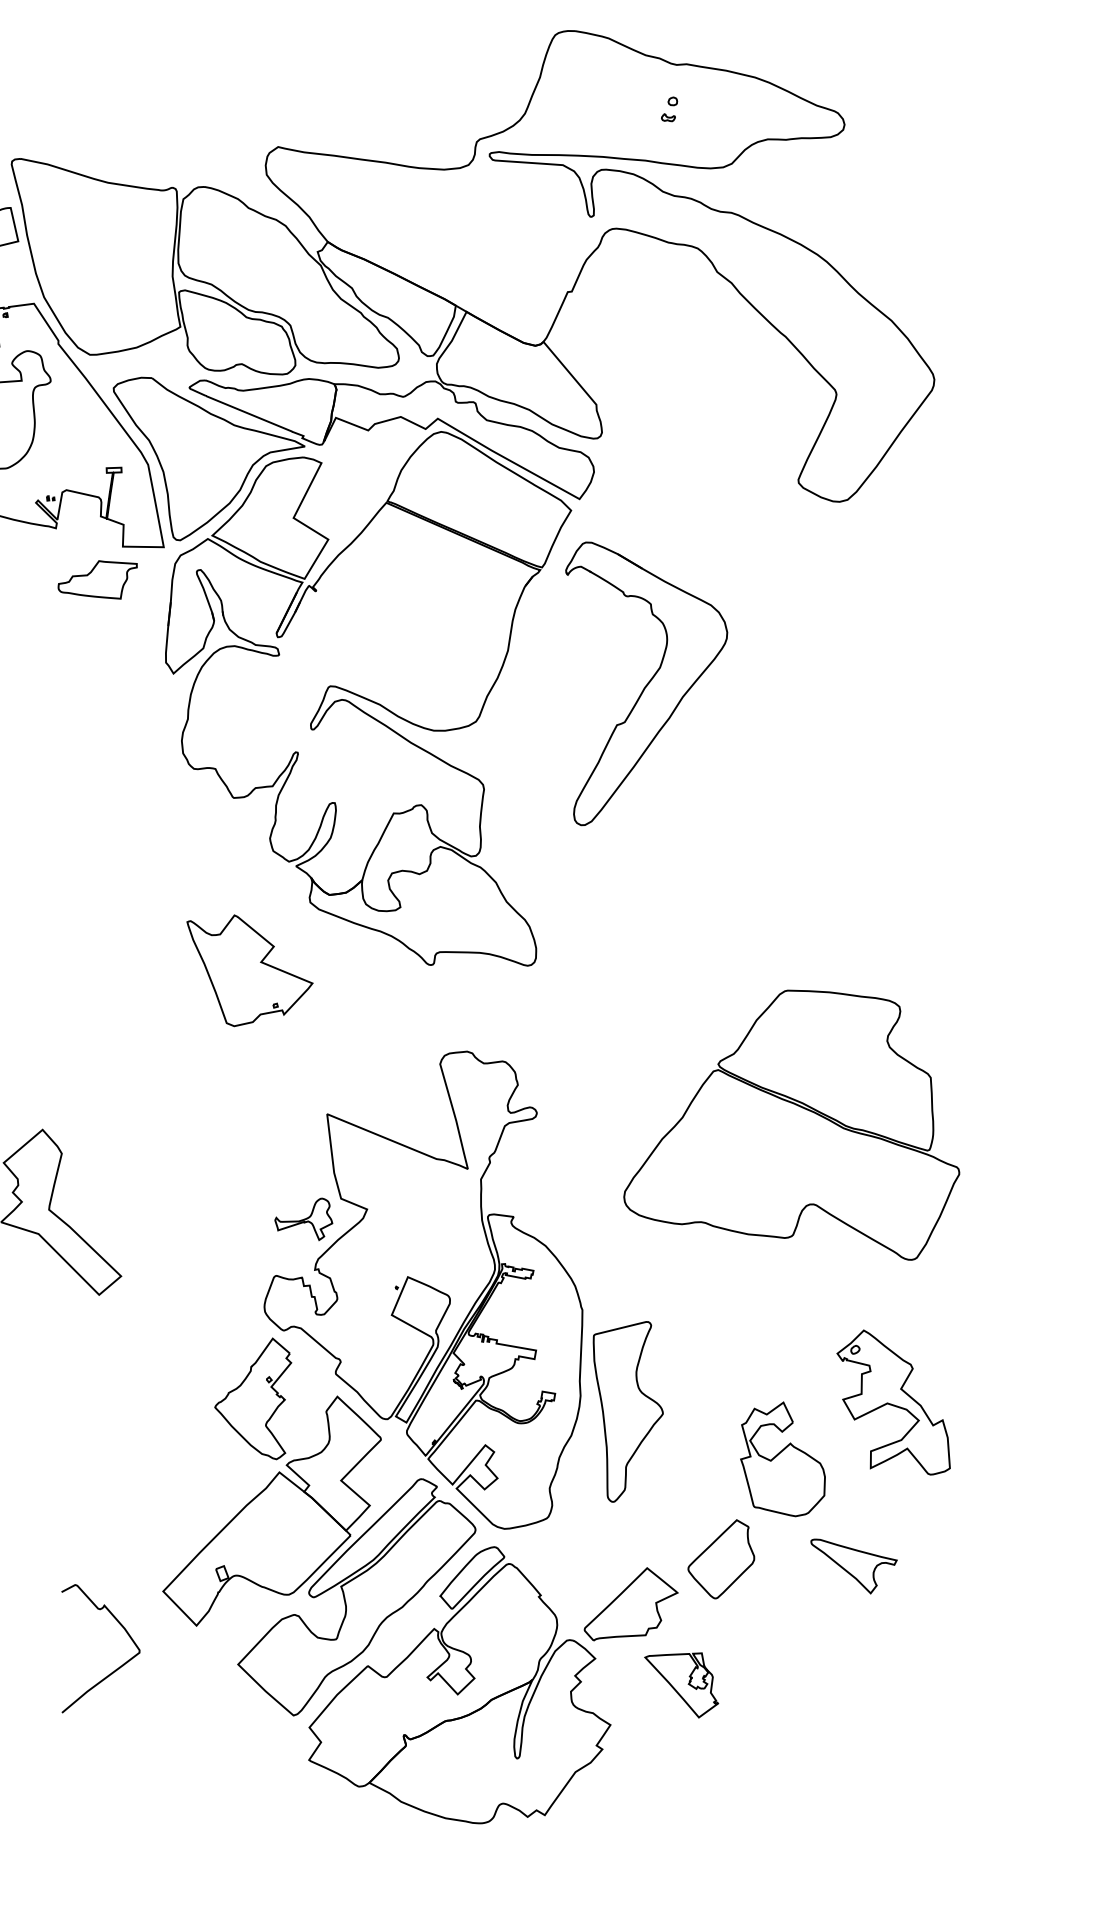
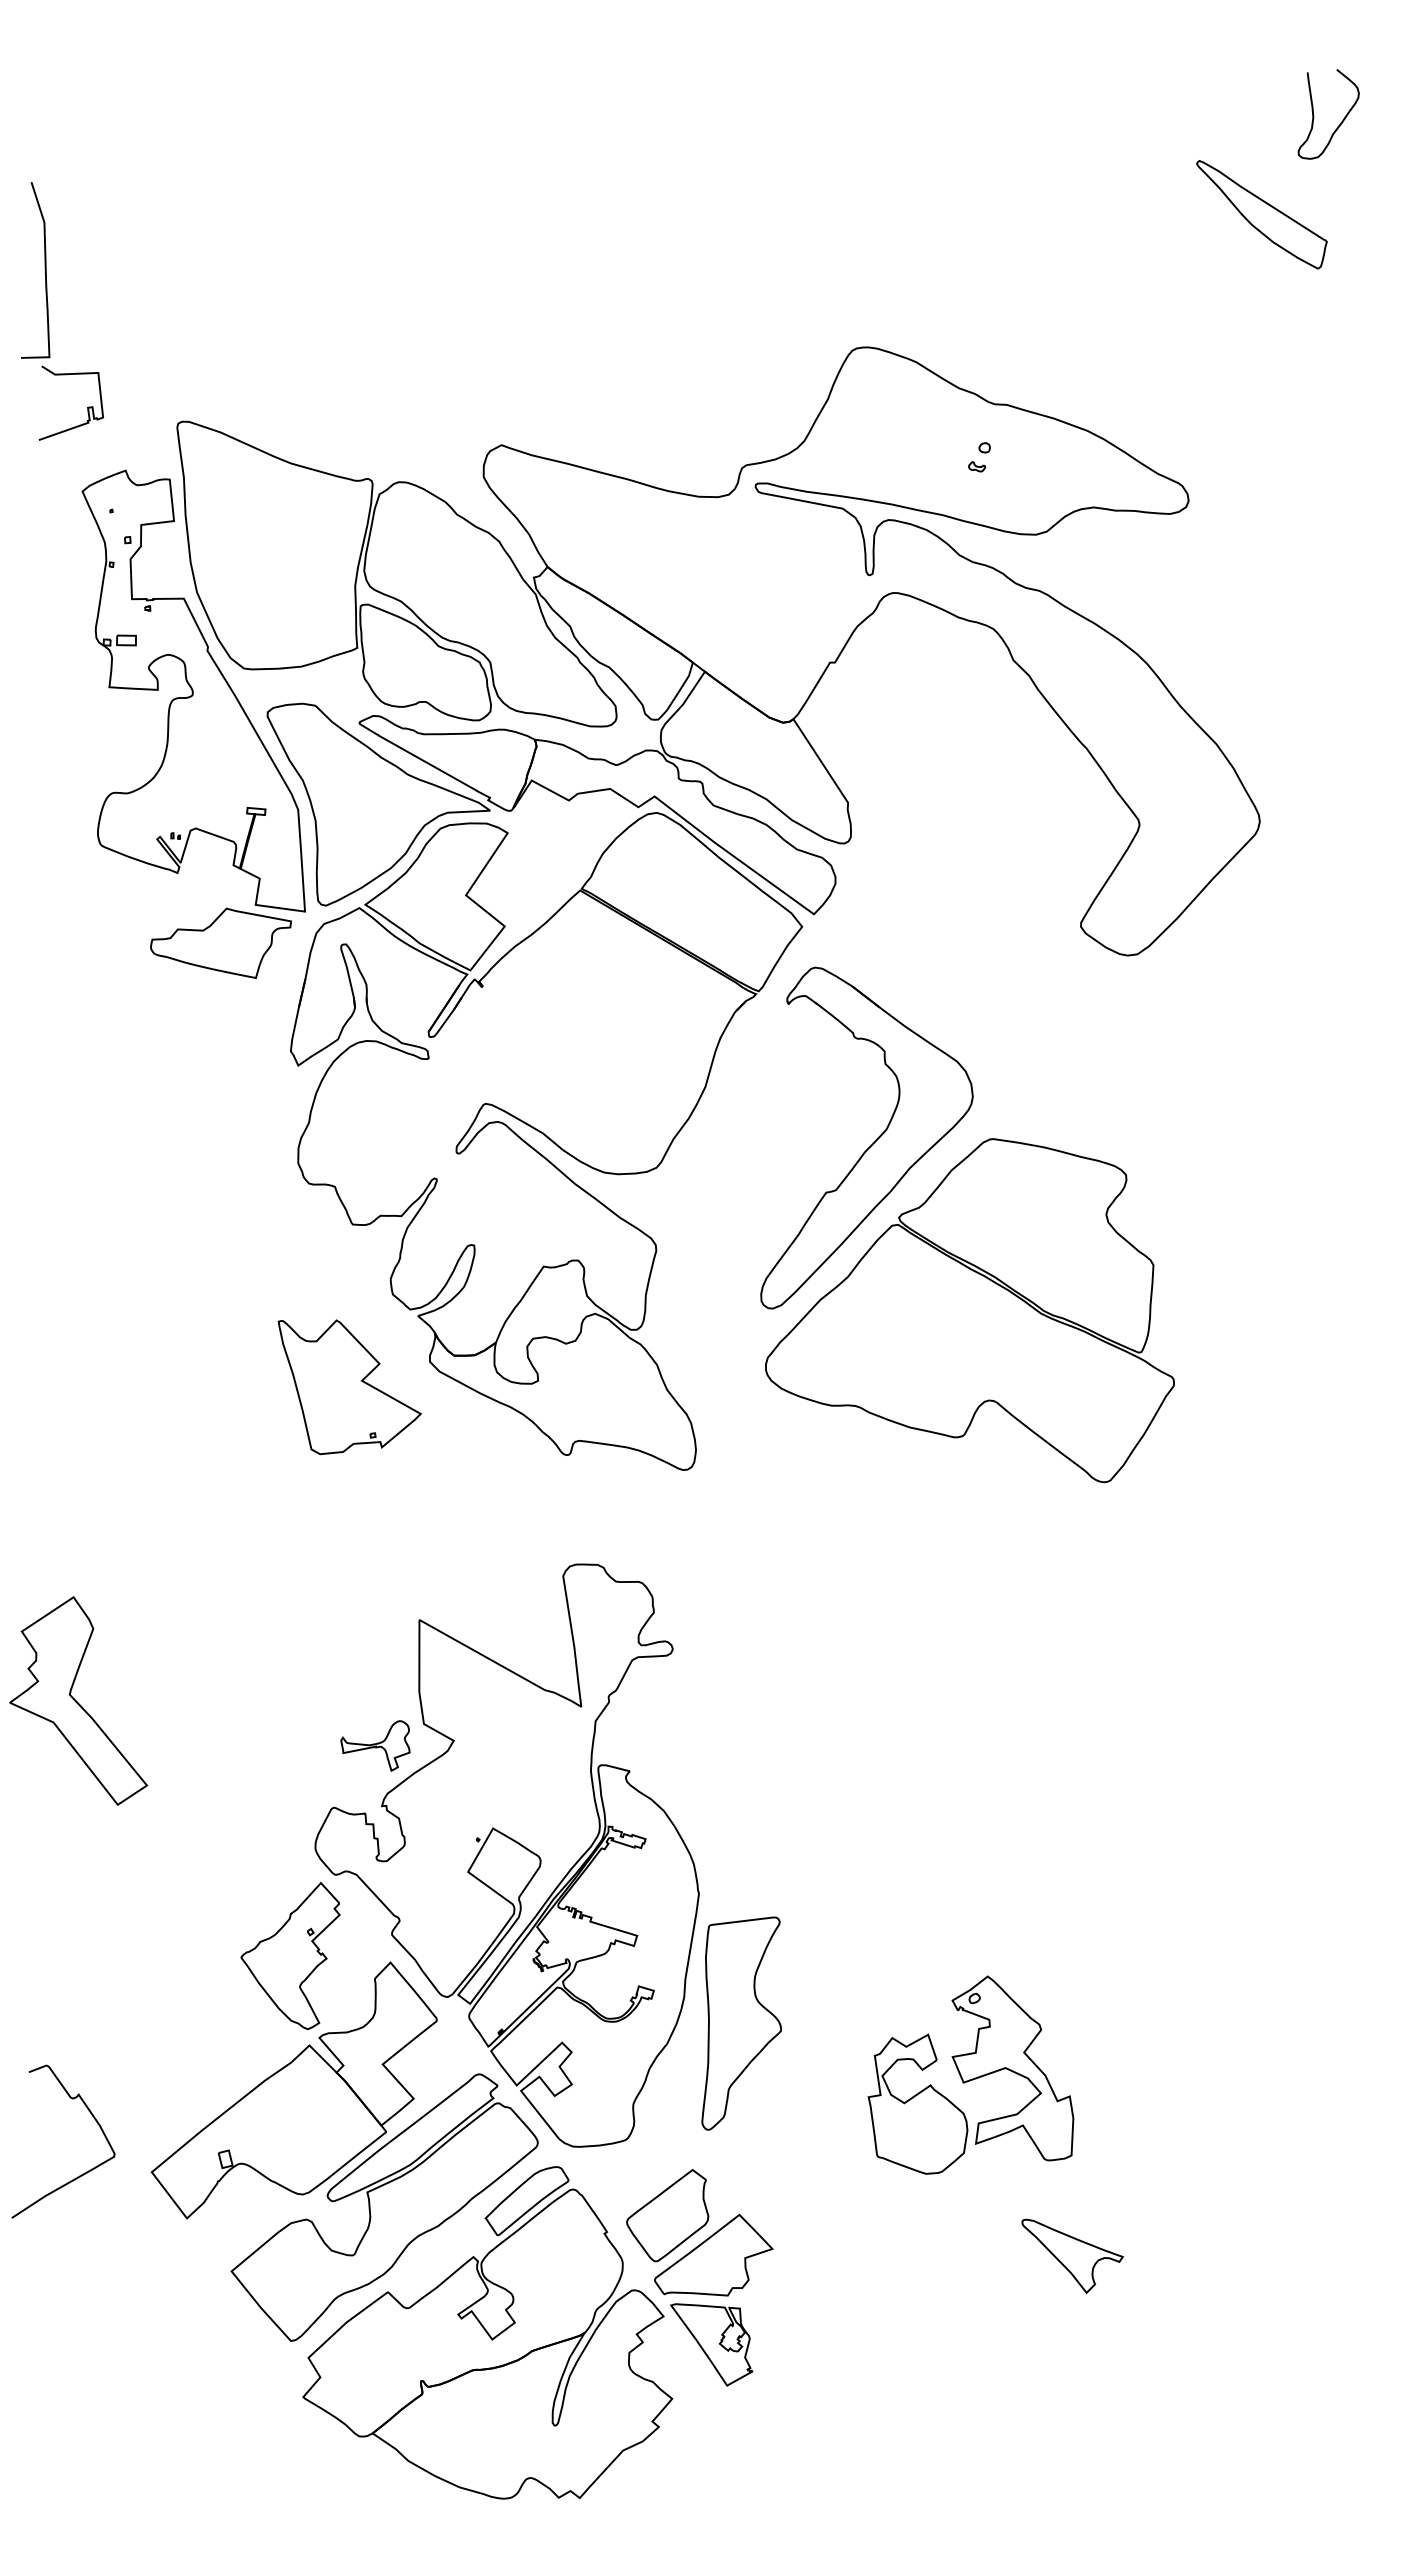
part: (97, 580) -> (220, 942), size x1.43
part: (251, 968) -> (349, 1387), moved
part: (785, 1132) -> (969, 1310), moved
part: (893, 1403) -> (1012, 2068), moved
part: (720, 1559) -> (667, 2215), moved
part: (855, 1564) -> (1072, 2255), moved
curve: (116, 1668) -> (84, 2172), moved
part: (682, 1685) -> (711, 2344), moved

